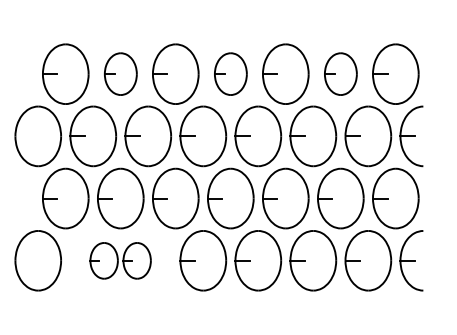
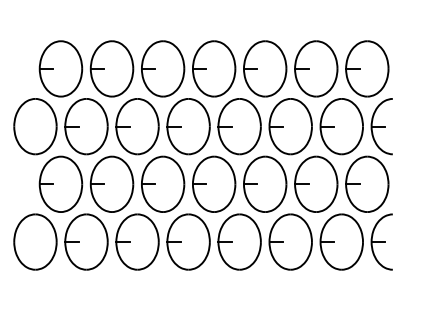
part: (120, 73) -> (111, 68), size x1.43
part: (230, 73) -> (213, 68), size x1.43
part: (340, 73) -> (315, 68), size x1.43
part: (120, 260) -> (111, 241), size x1.67

